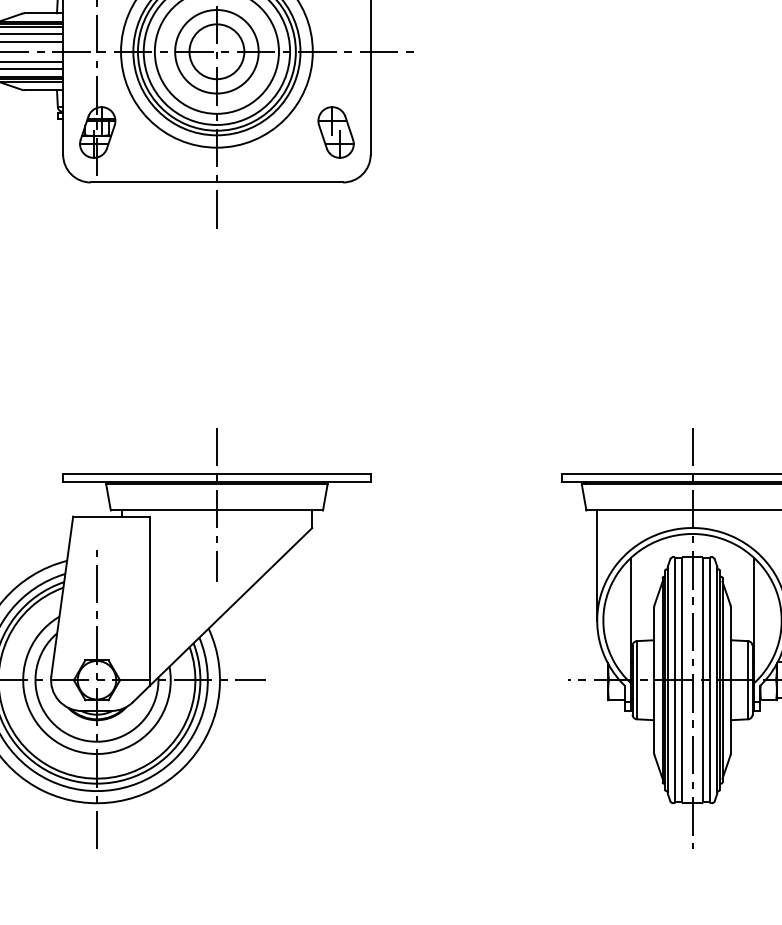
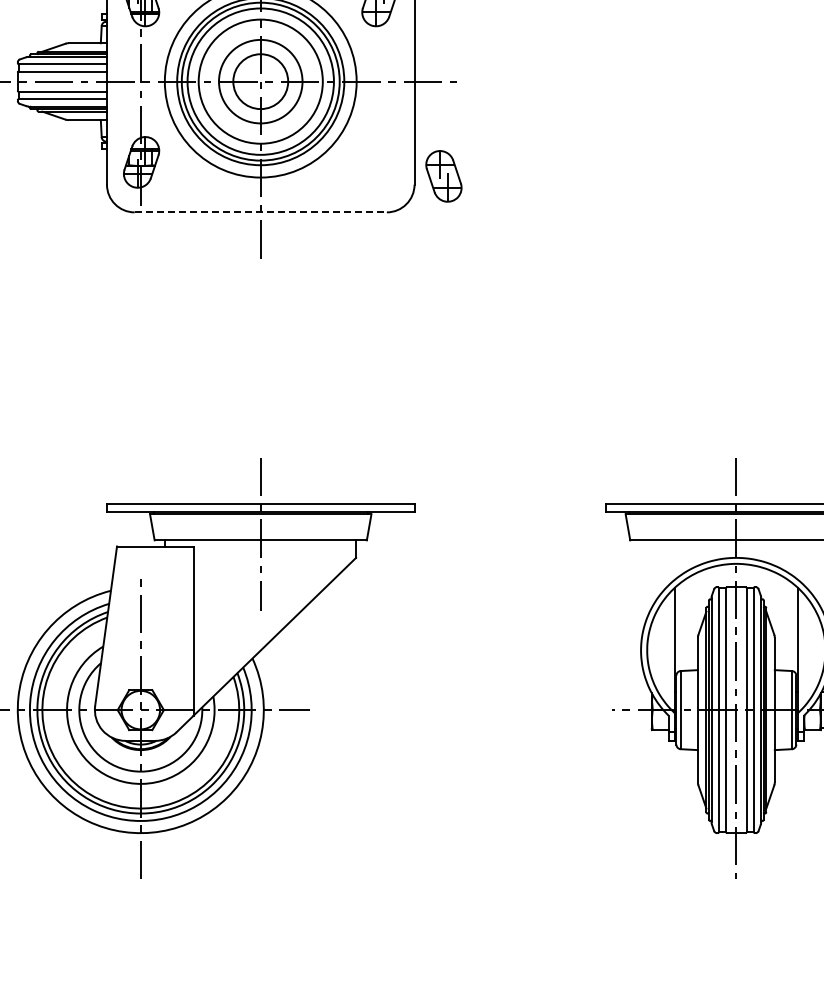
part: (335, 132) -> (443, 176), moved
line: (217, 182) -> (261, 212), solid -> dashed
line: (597, 565) -> (641, 595), removed

